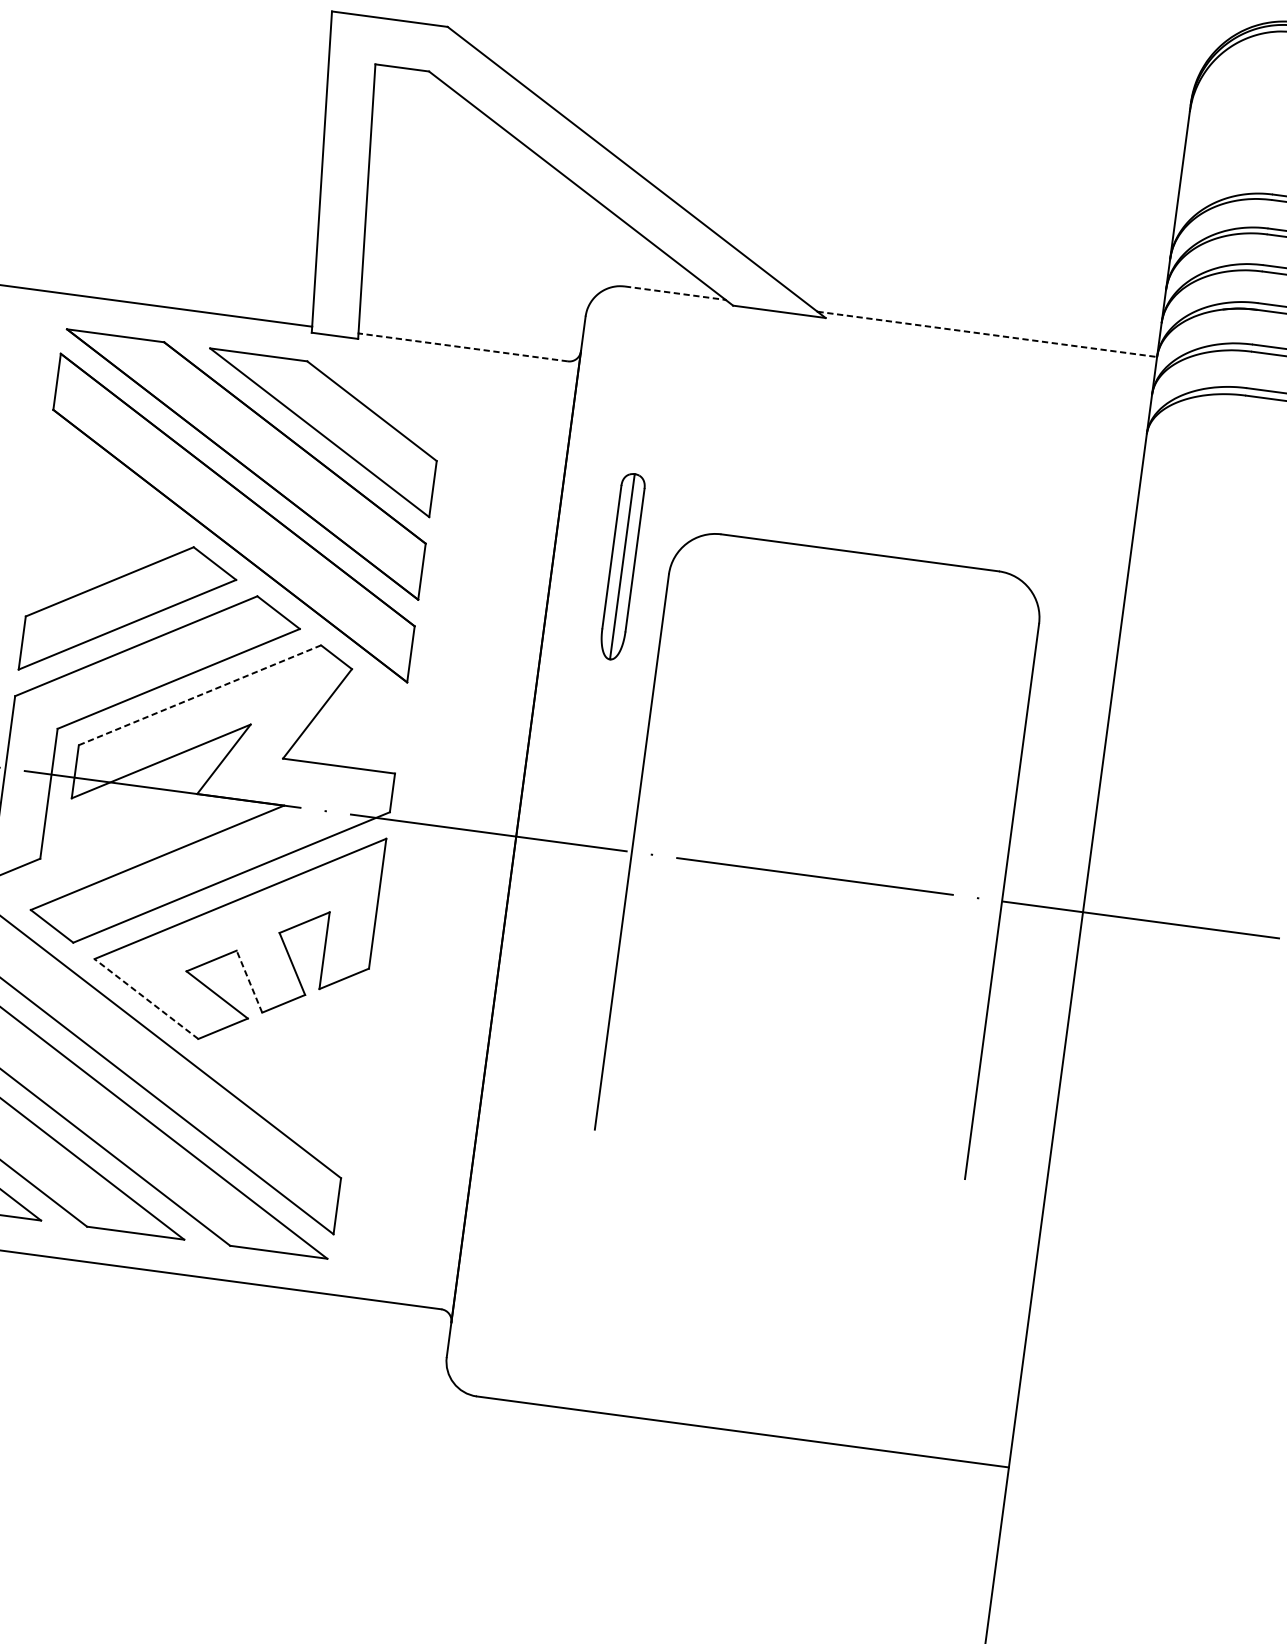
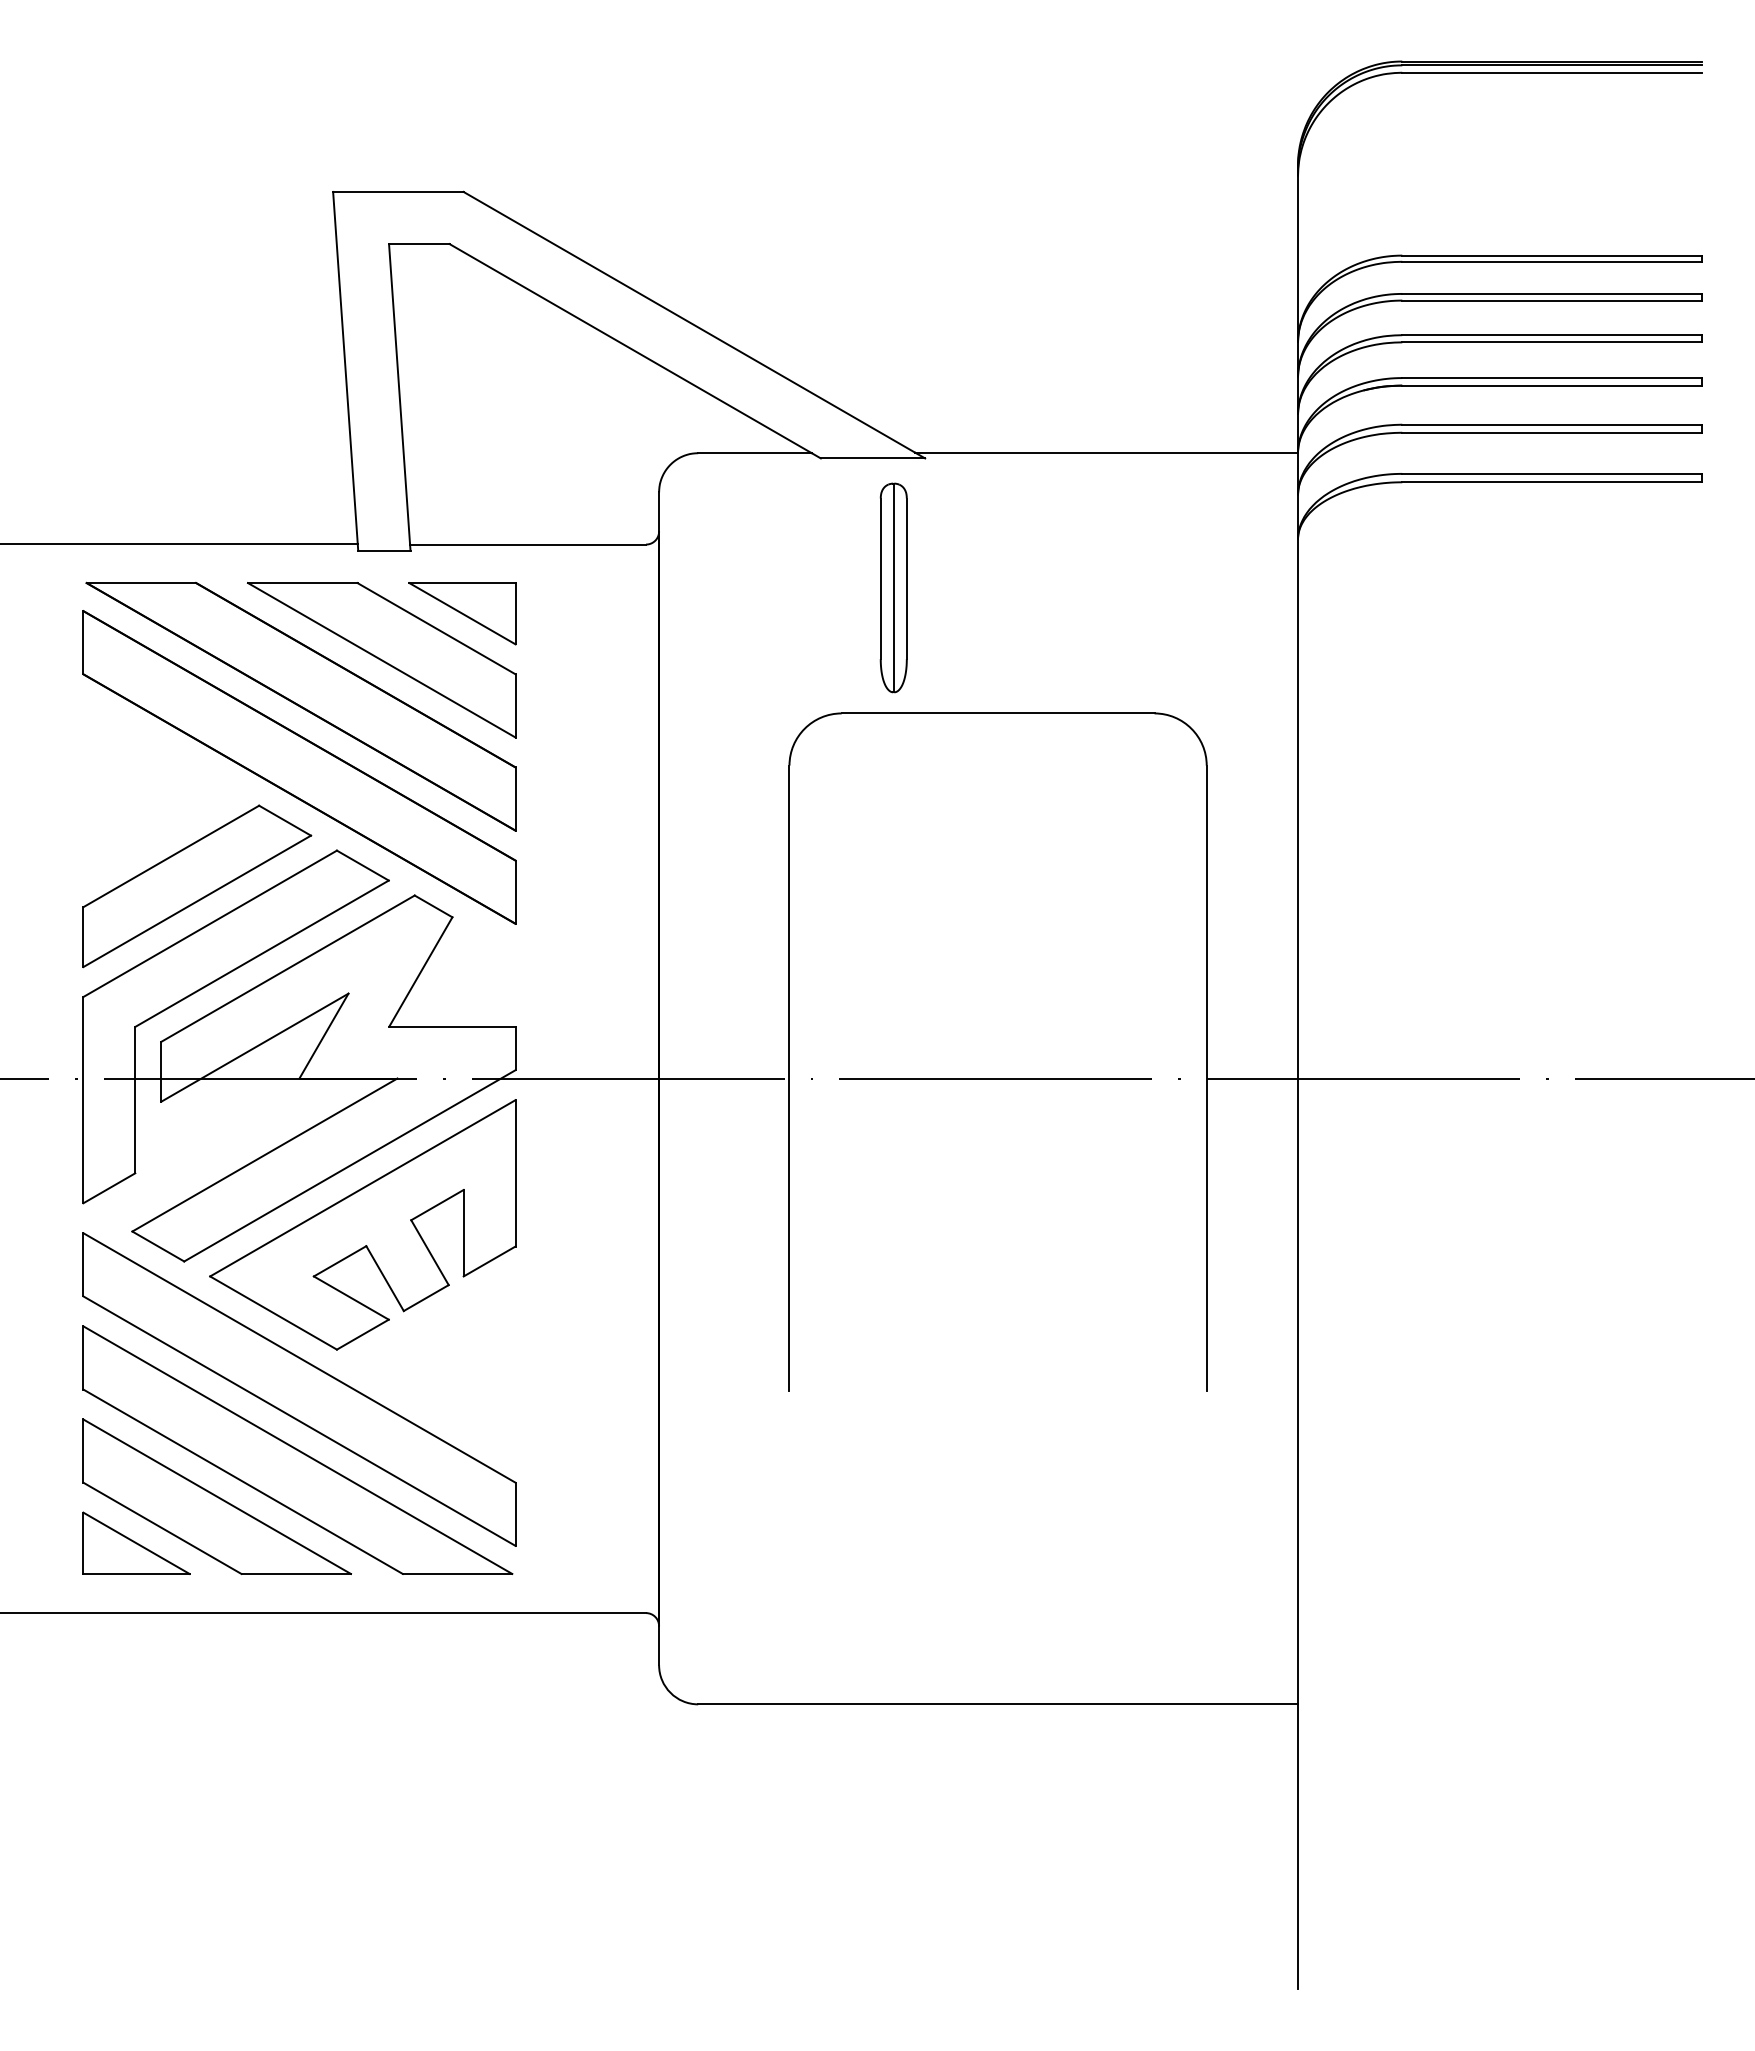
line: (675, 293) -> (755, 453), dashed -> solid
line: (988, 334) -> (1107, 452), dashed -> solid
line: (463, 347) -> (528, 544), dashed -> solid
part: (396, 400) -> (462, 613), added
part: (622, 566) -> (893, 587), moved
line: (200, 695) -> (288, 968), dashed -> solid
line: (248, 981) -> (384, 1278), dashed -> solid
line: (146, 998) -> (273, 1312), dashed -> solid

